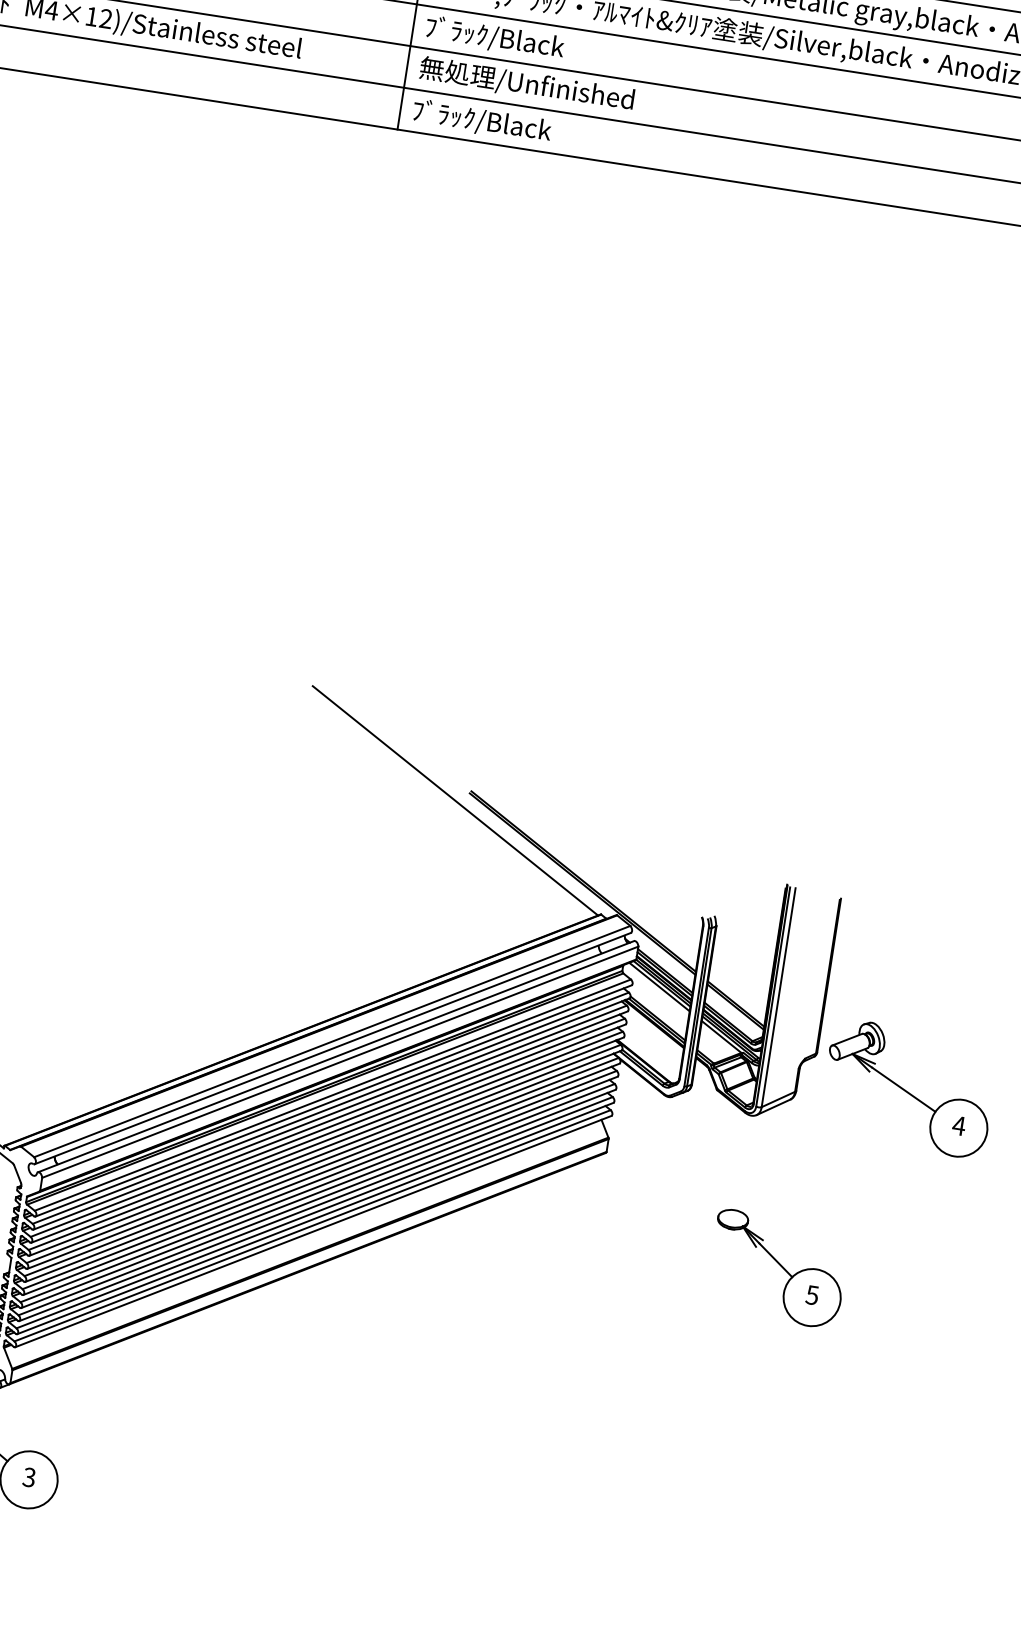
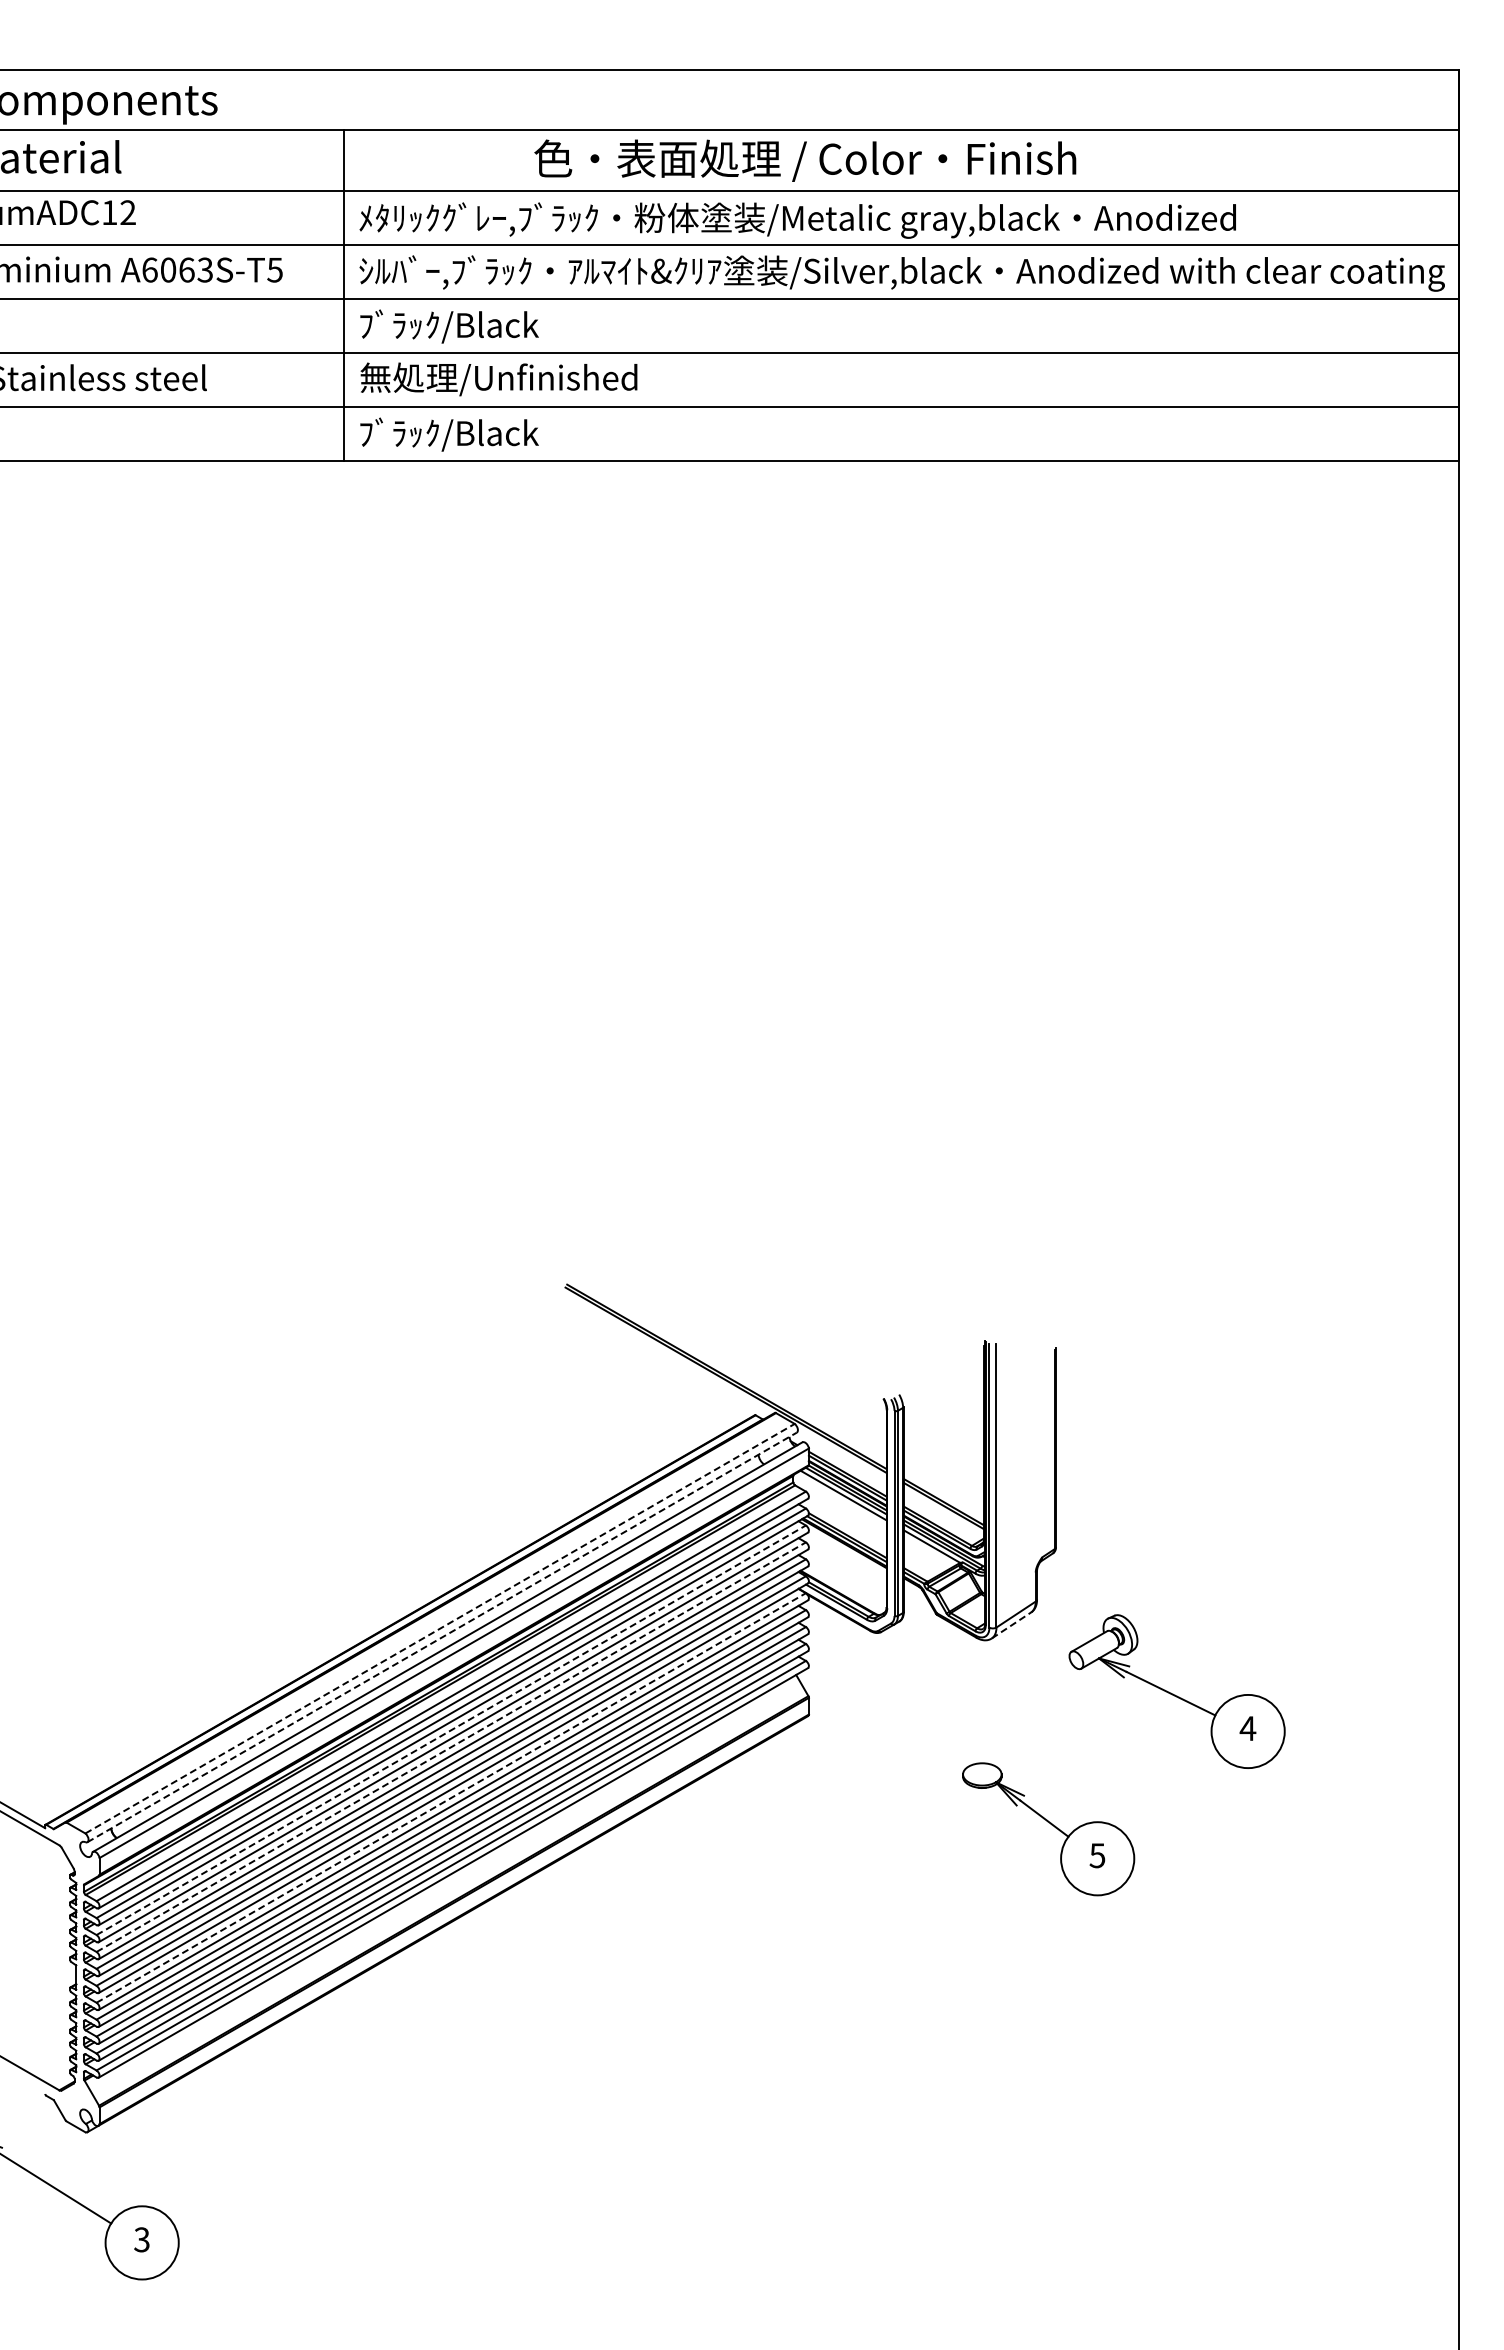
line: (455, 800) -> (548, 1299), removed
line: (332, 1041) -> (440, 1628), solid -> dashed
line: (333, 1048) -> (442, 1637), solid -> dashed
part: (908, 1088) -> (1176, 1691), moved
line: (773, 1107) -> (1011, 1625), solid -> dashed
line: (328, 1121) -> (451, 1730), solid -> dashed
line: (326, 1134) -> (451, 1747), solid -> dashed
line: (320, 1173) -> (451, 1797), solid -> dashed

